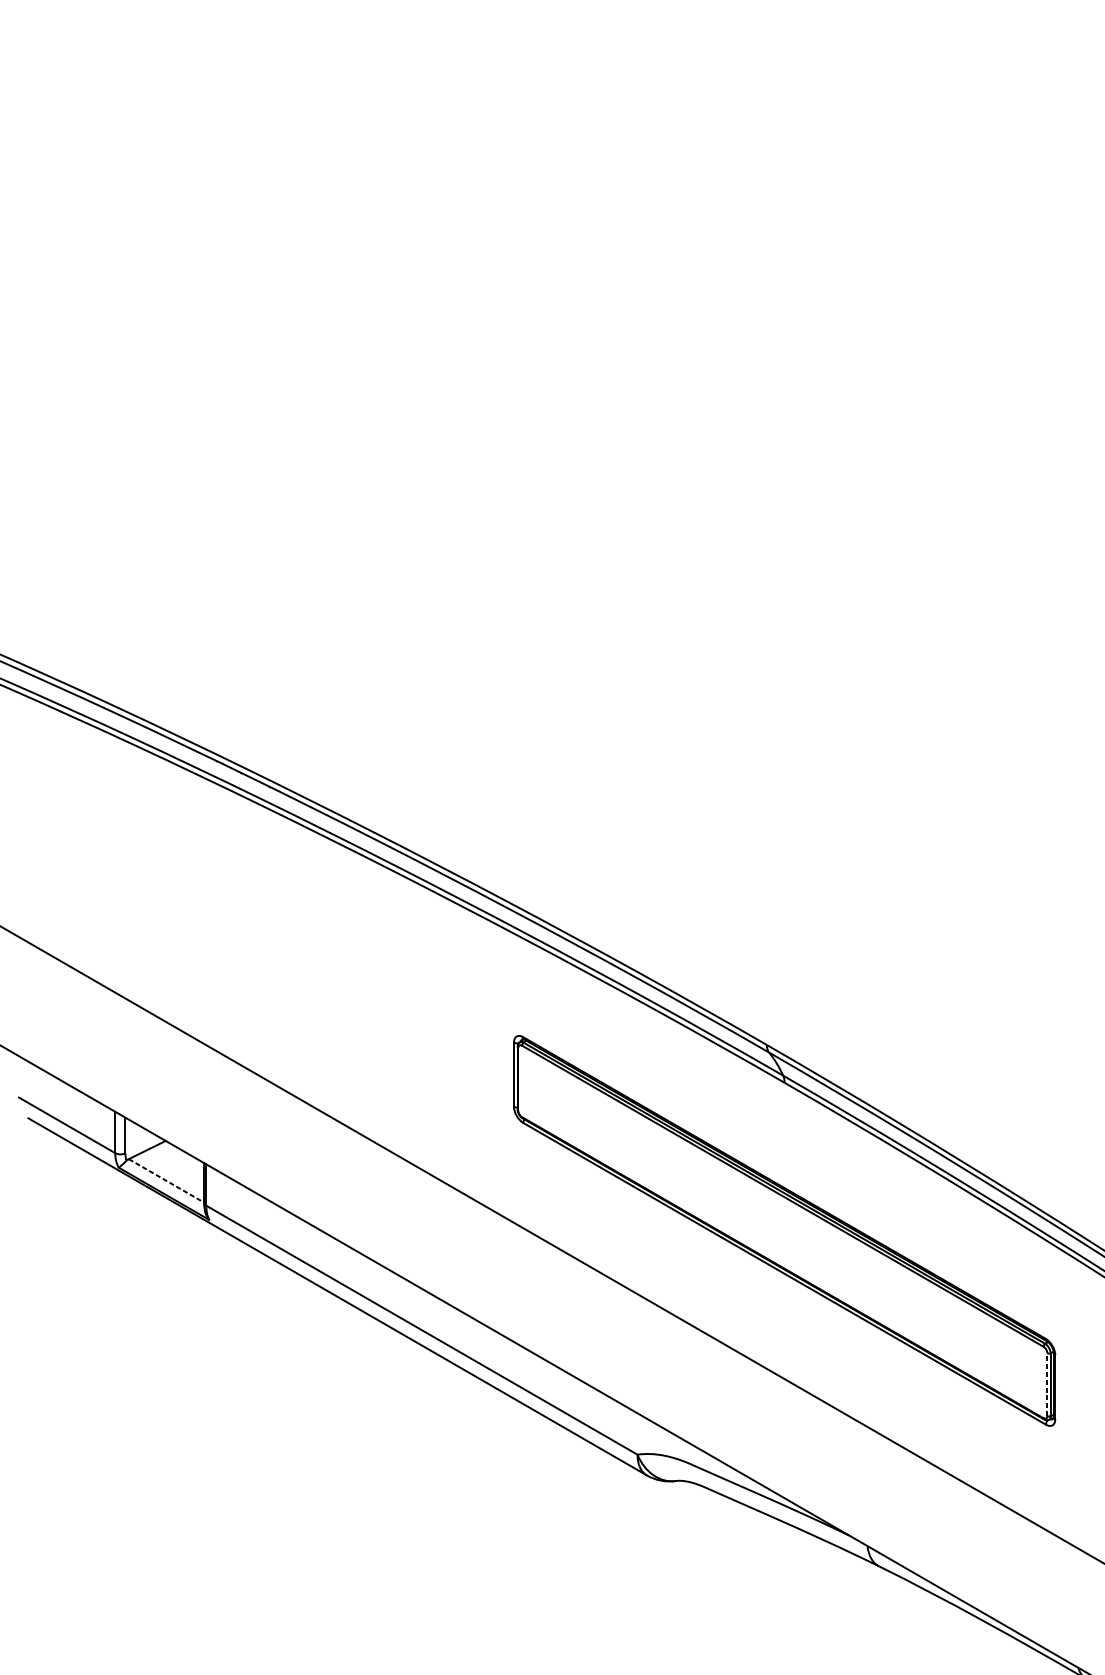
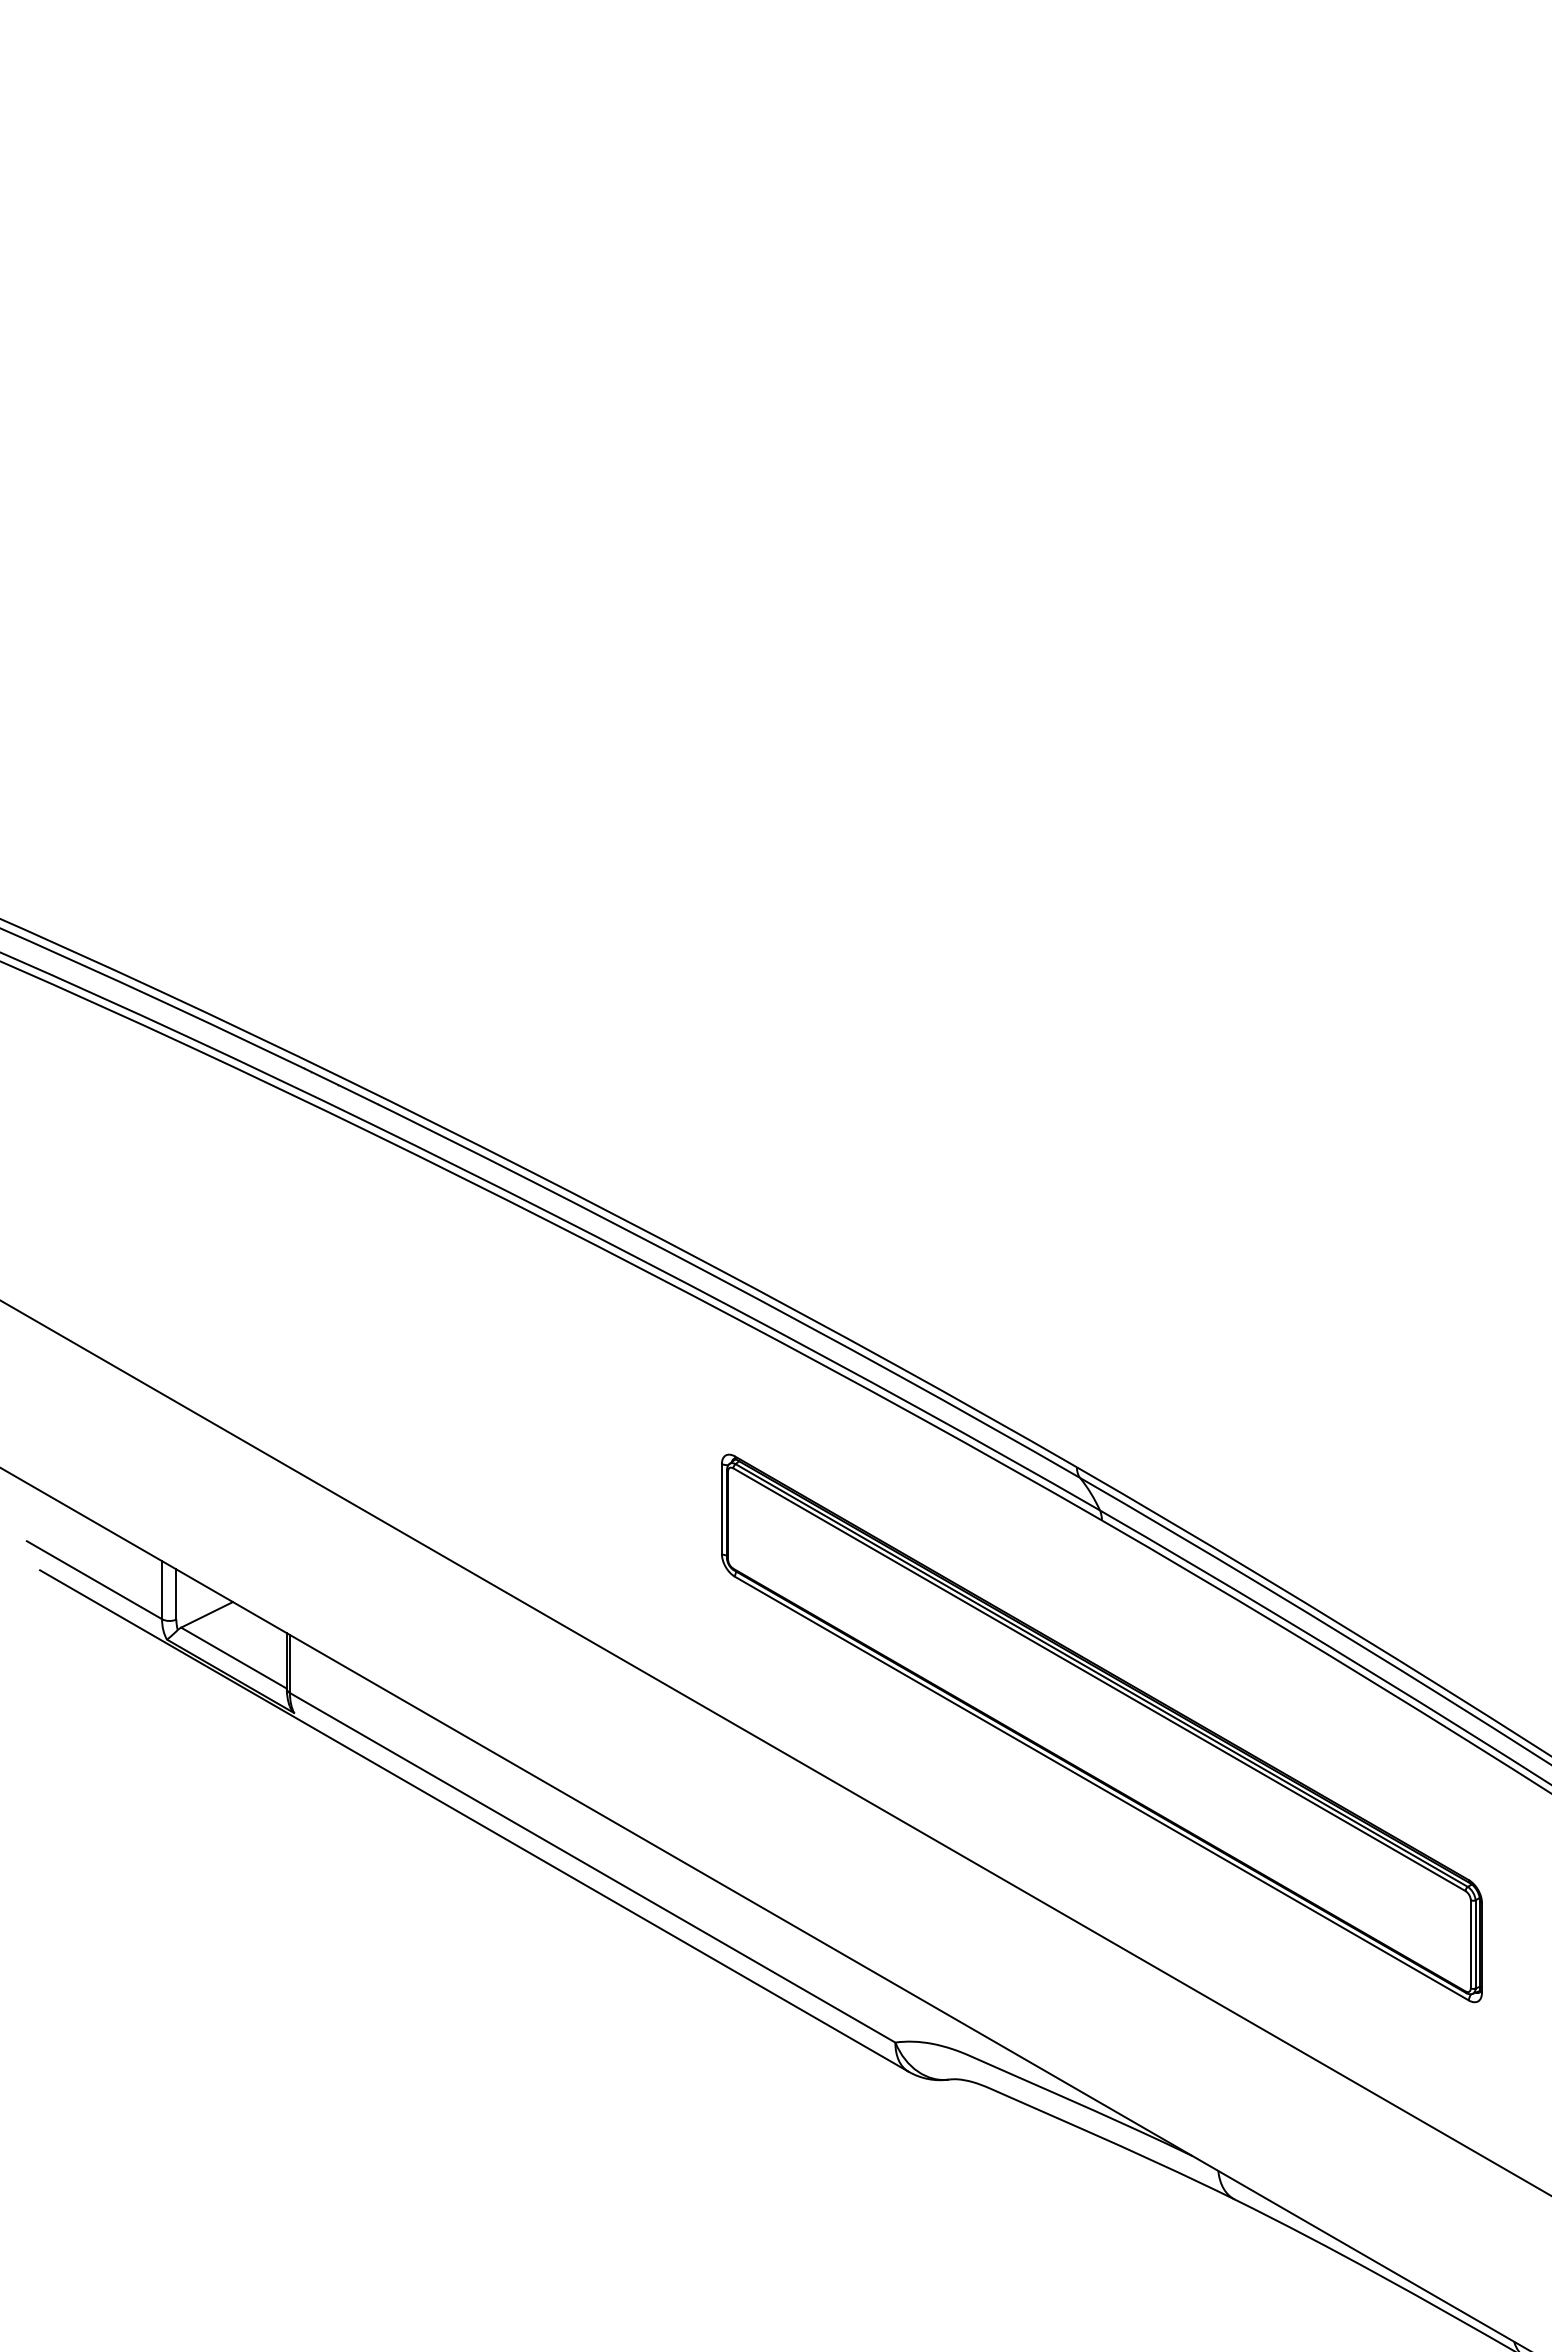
line: (166, 1181) -> (234, 1658), dashed -> solid
line: (1047, 1384) -> (1470, 1943), dashed -> solid

